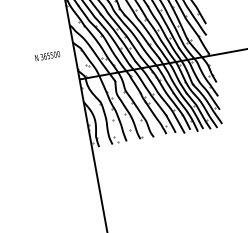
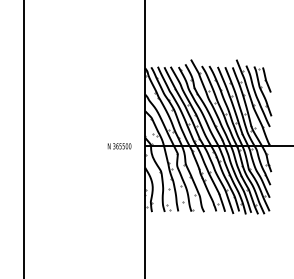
text: (47, 56) -> (119, 146), moved

